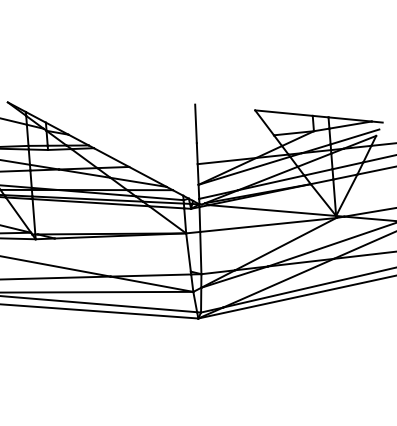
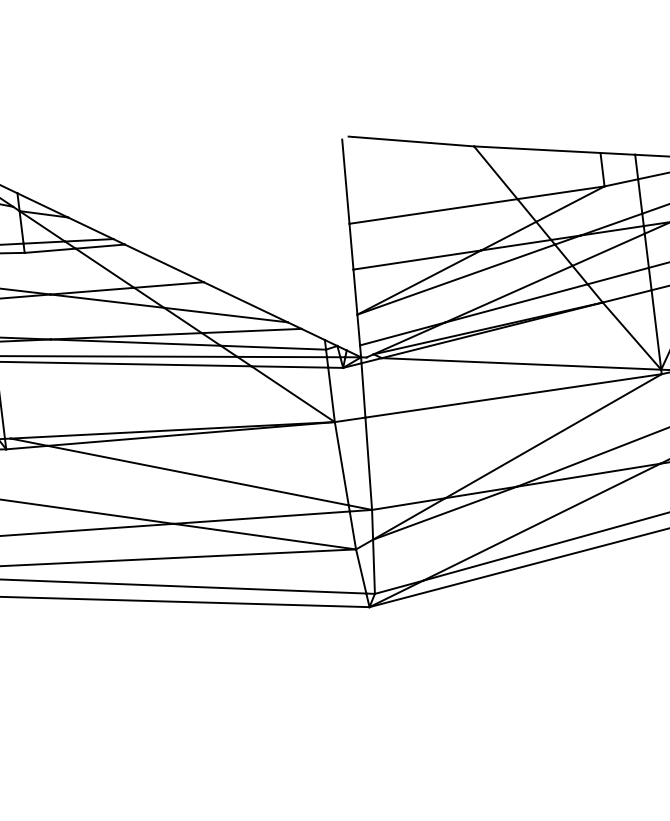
line: (226, 106) -> (410, 140), added
line: (234, 139) -> (431, 212), added
line: (122, 254) -> (197, 474), added

